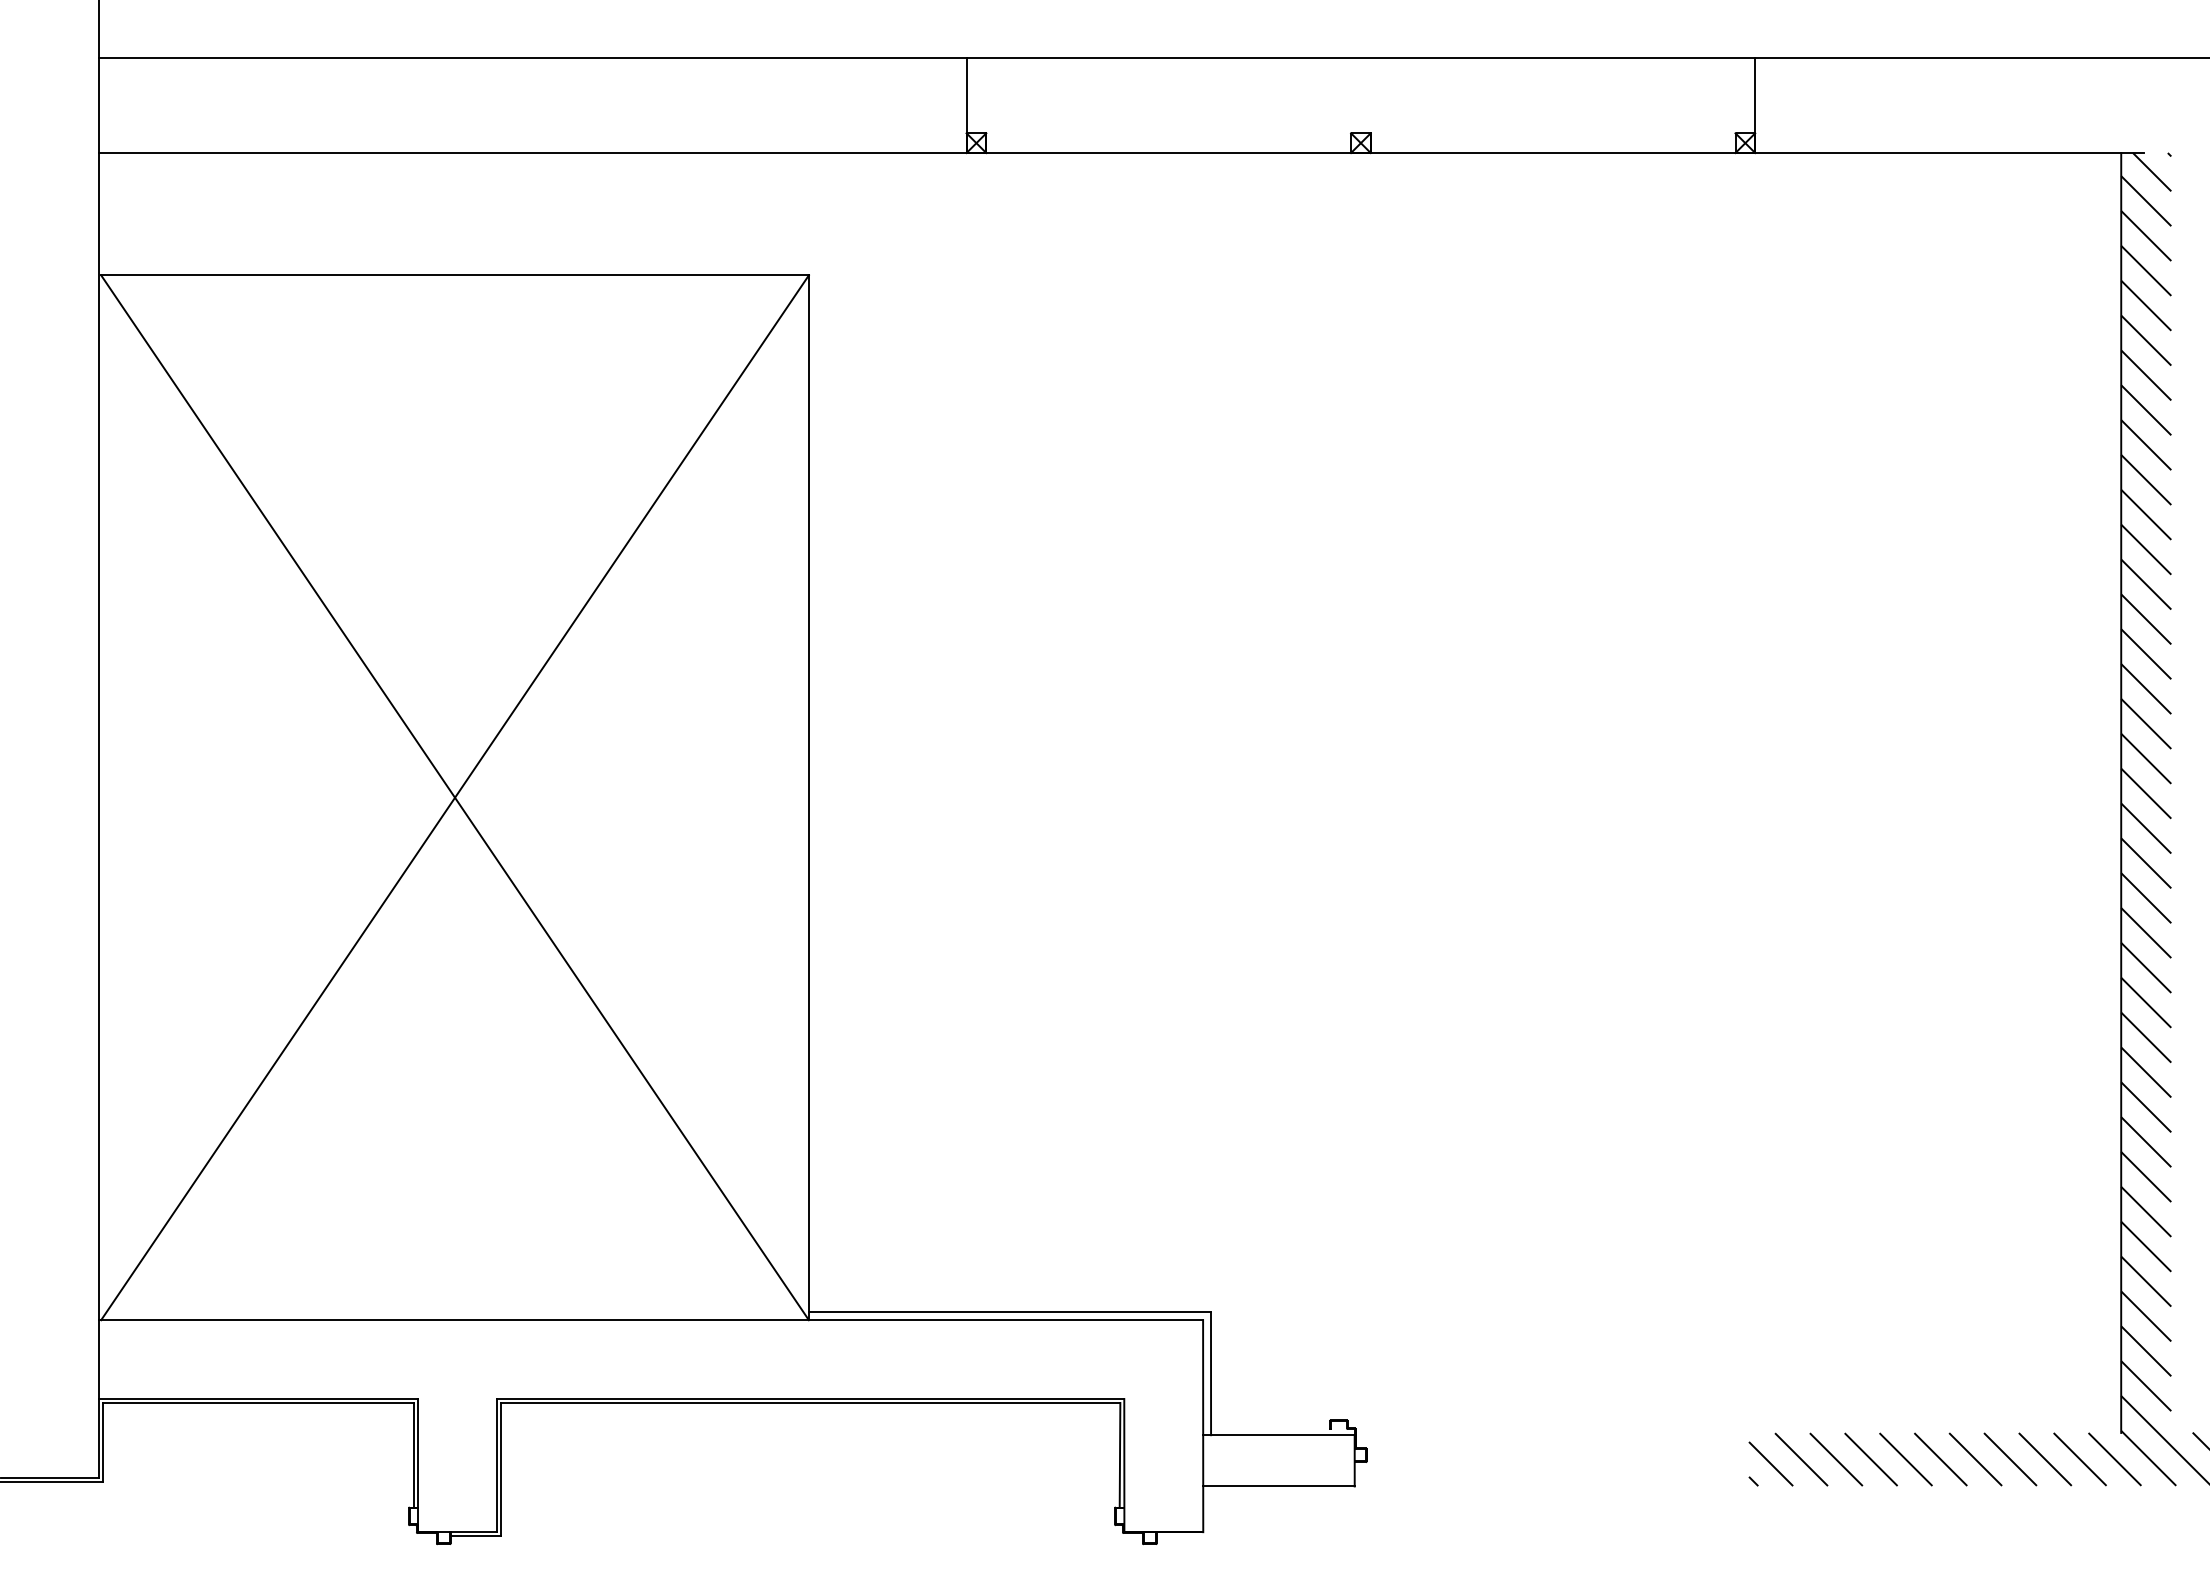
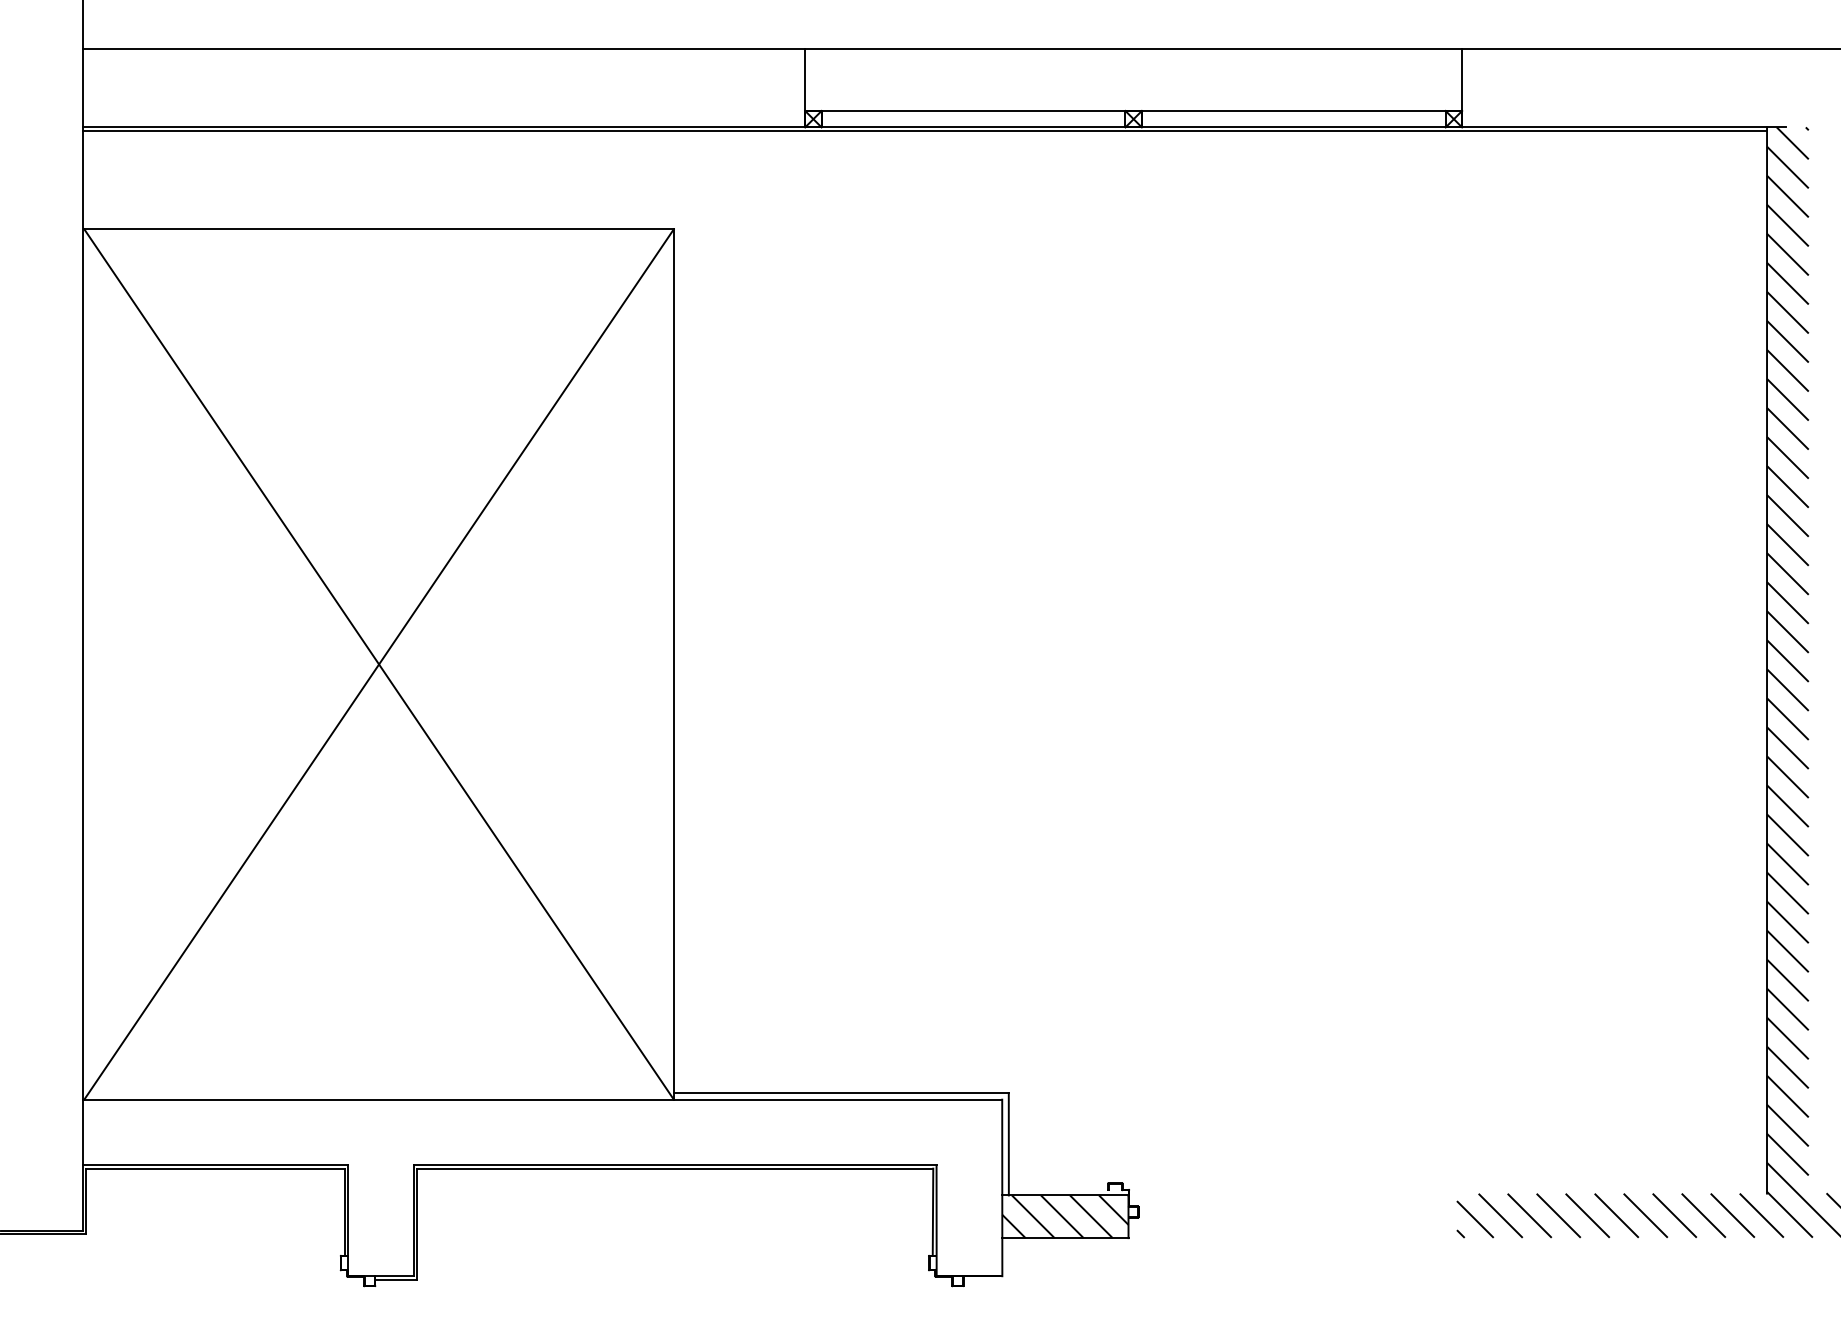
line: (1360, 133) -> (1133, 111), added
line: (1110, 156) -> (925, 130), added
hatch: (1278, 1460) -> (1065, 1216), added

